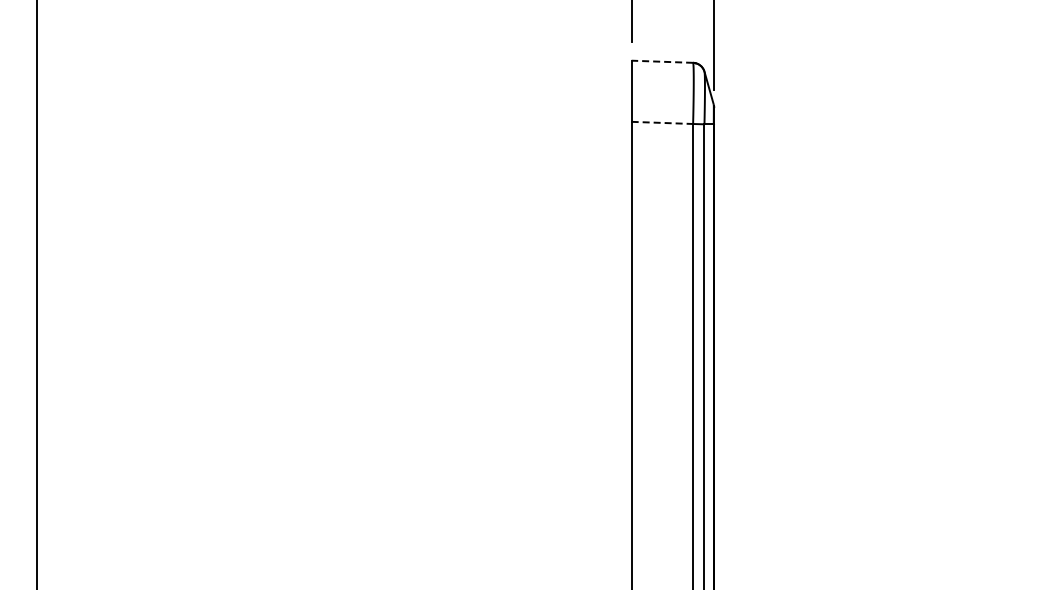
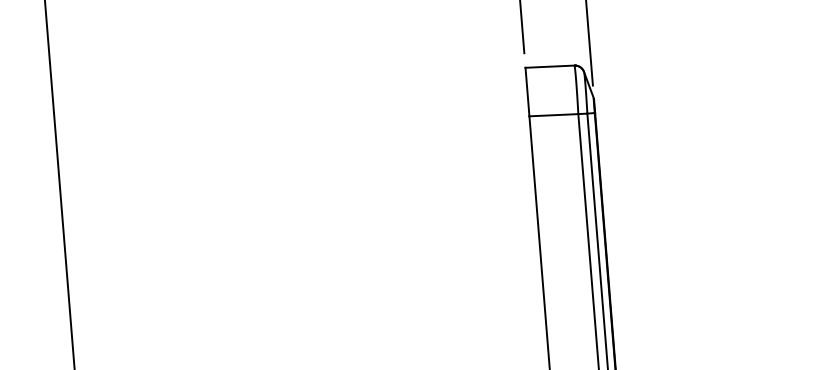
line: (662, 61) -> (550, 66), dashed -> solid
line: (662, 122) -> (553, 114), dashed -> solid

